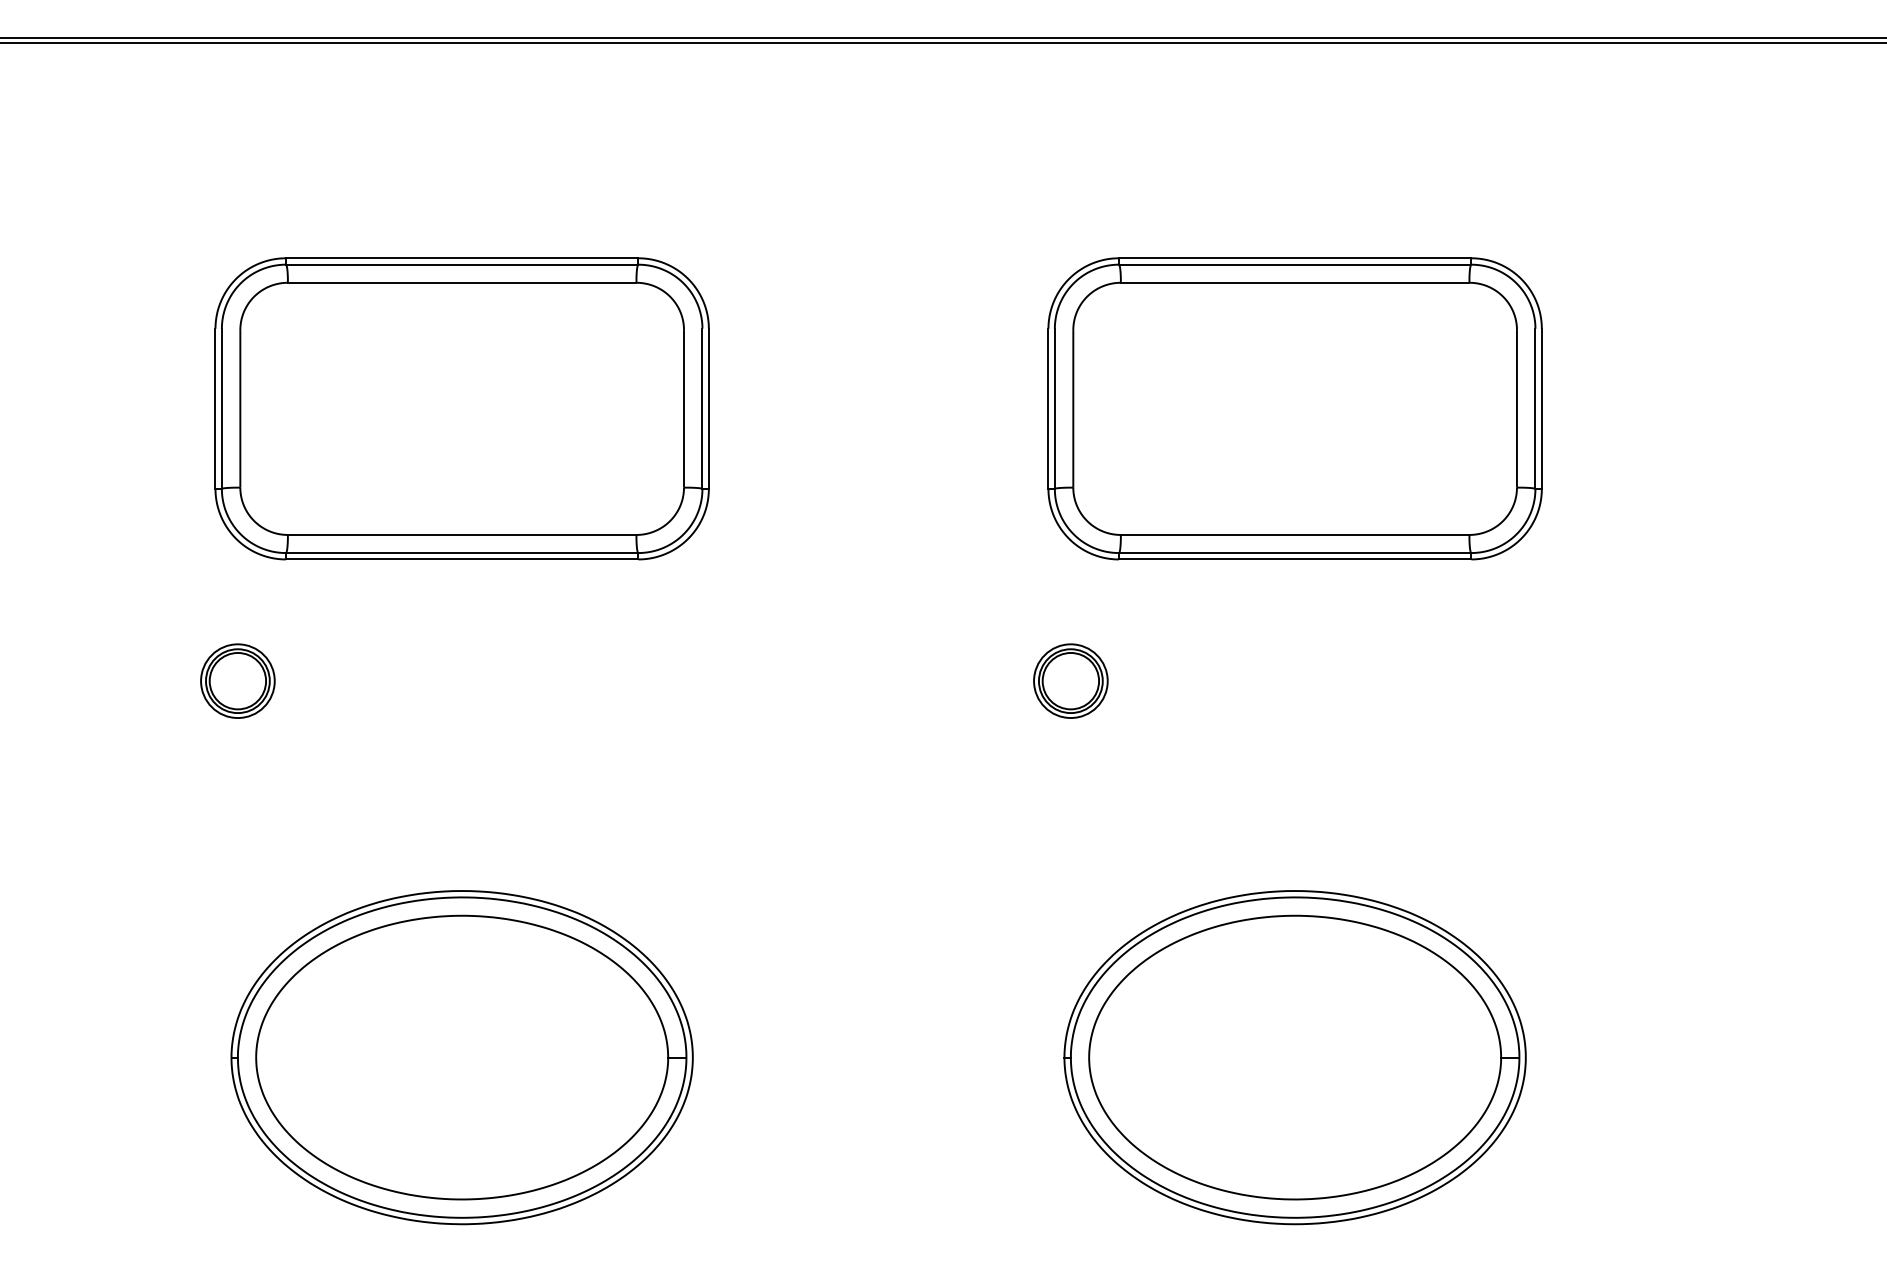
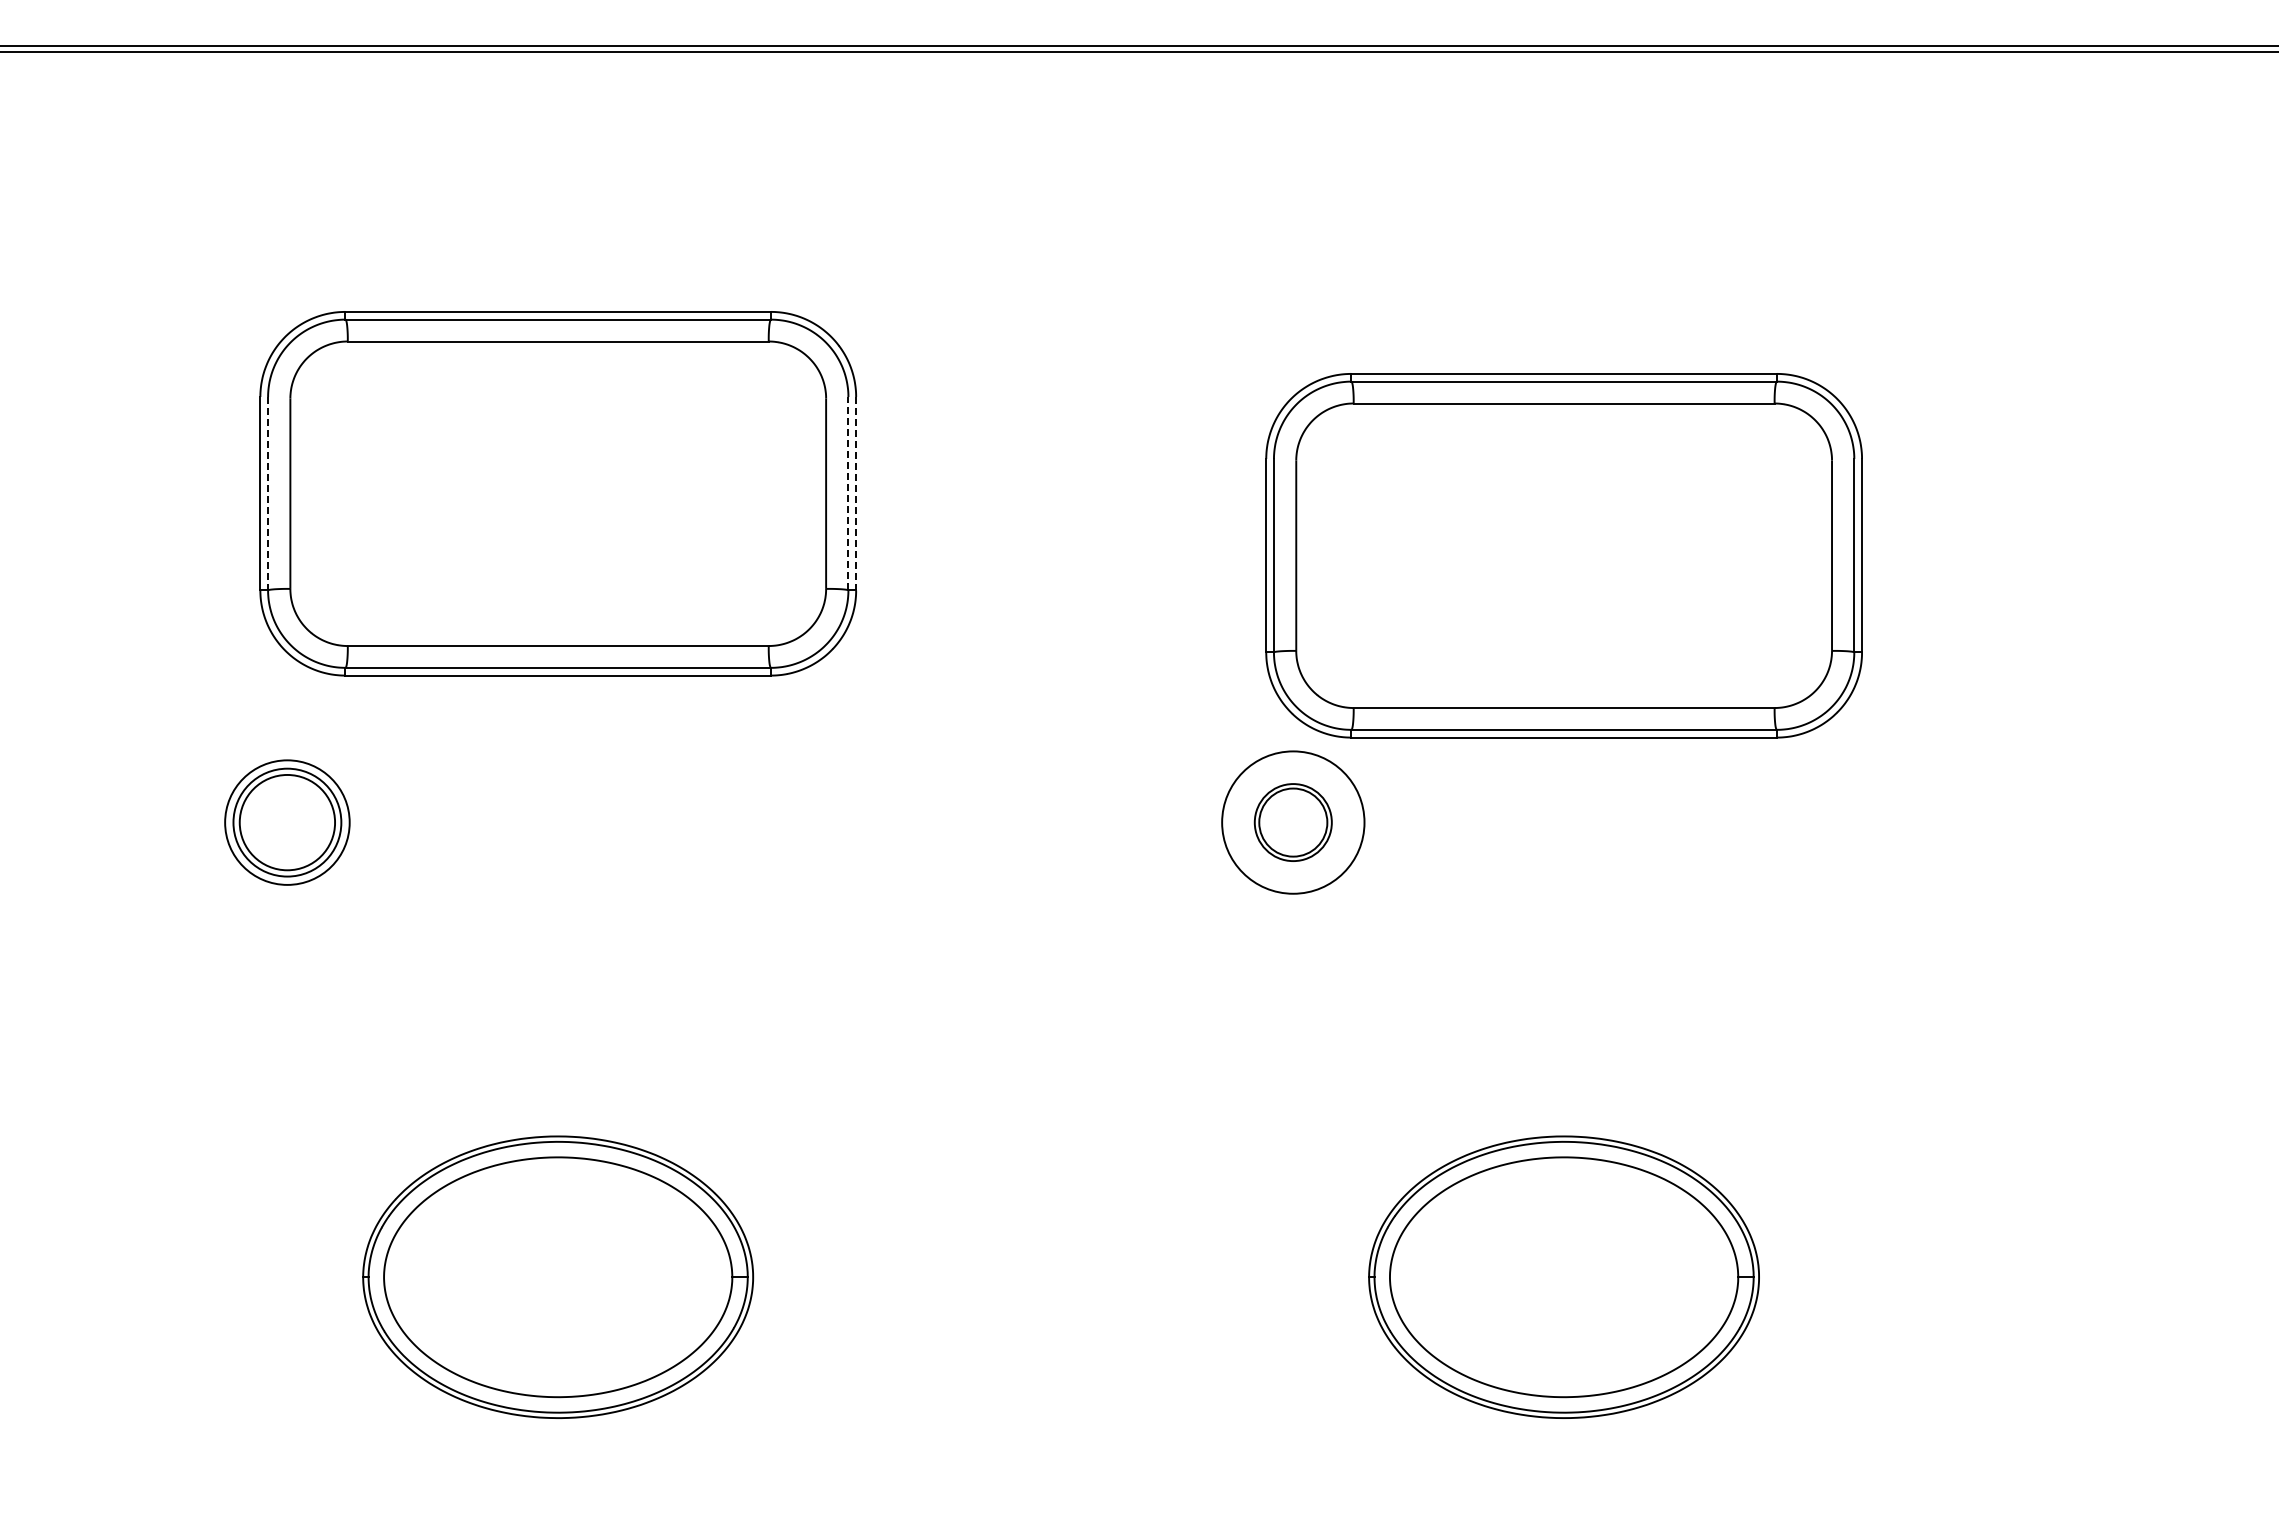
line: (222, 408) -> (268, 493), solid -> dashed
line: (702, 408) -> (848, 493), solid -> dashed
line: (709, 408) -> (856, 493), solid -> dashed
part: (1294, 408) -> (1563, 555), moved
part: (237, 681) -> (287, 822), size x1.4
circle: (1070, 681) -> (1292, 822), size x1.6
part: (461, 1057) -> (557, 1277), size x0.7
part: (1294, 1057) -> (1563, 1277), size x0.7

